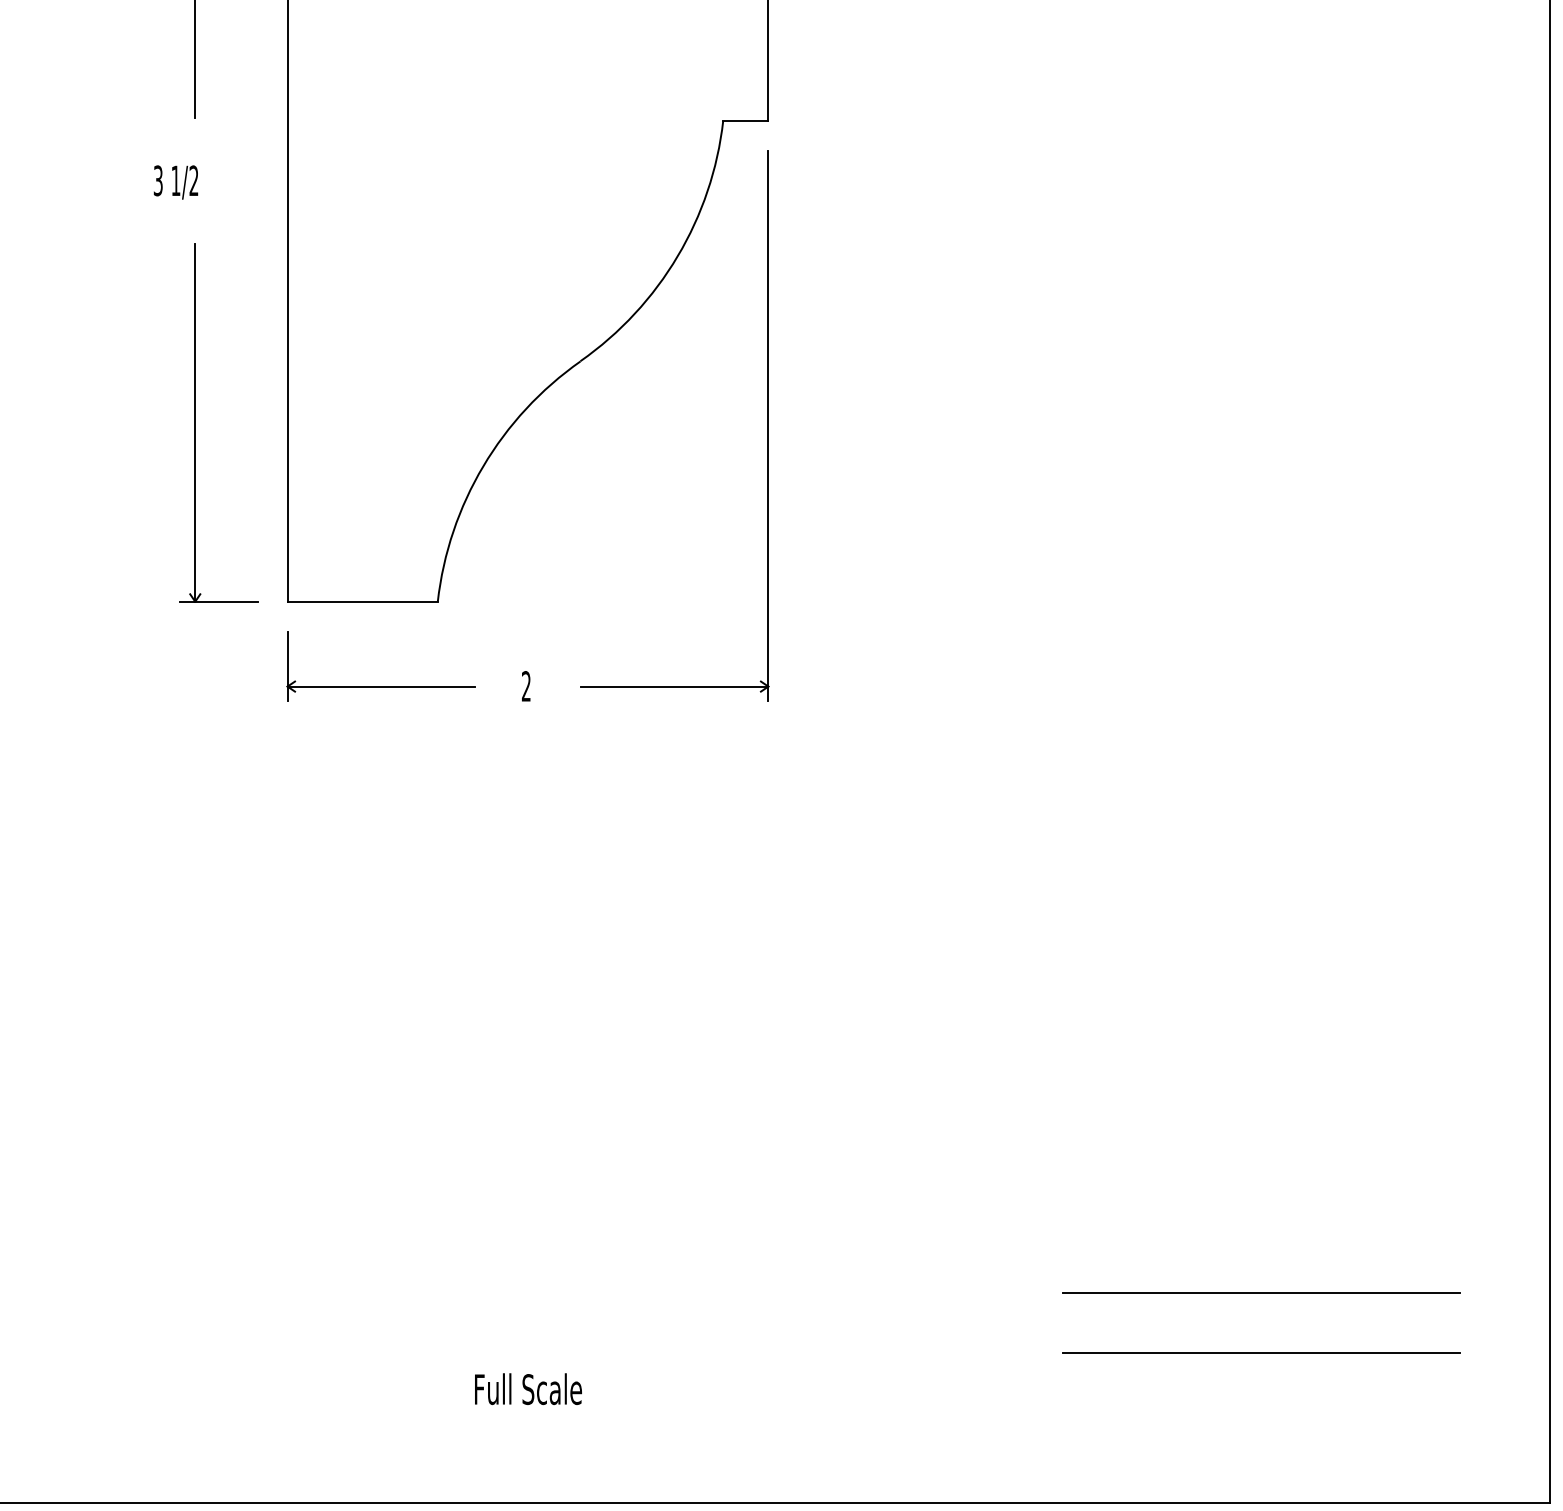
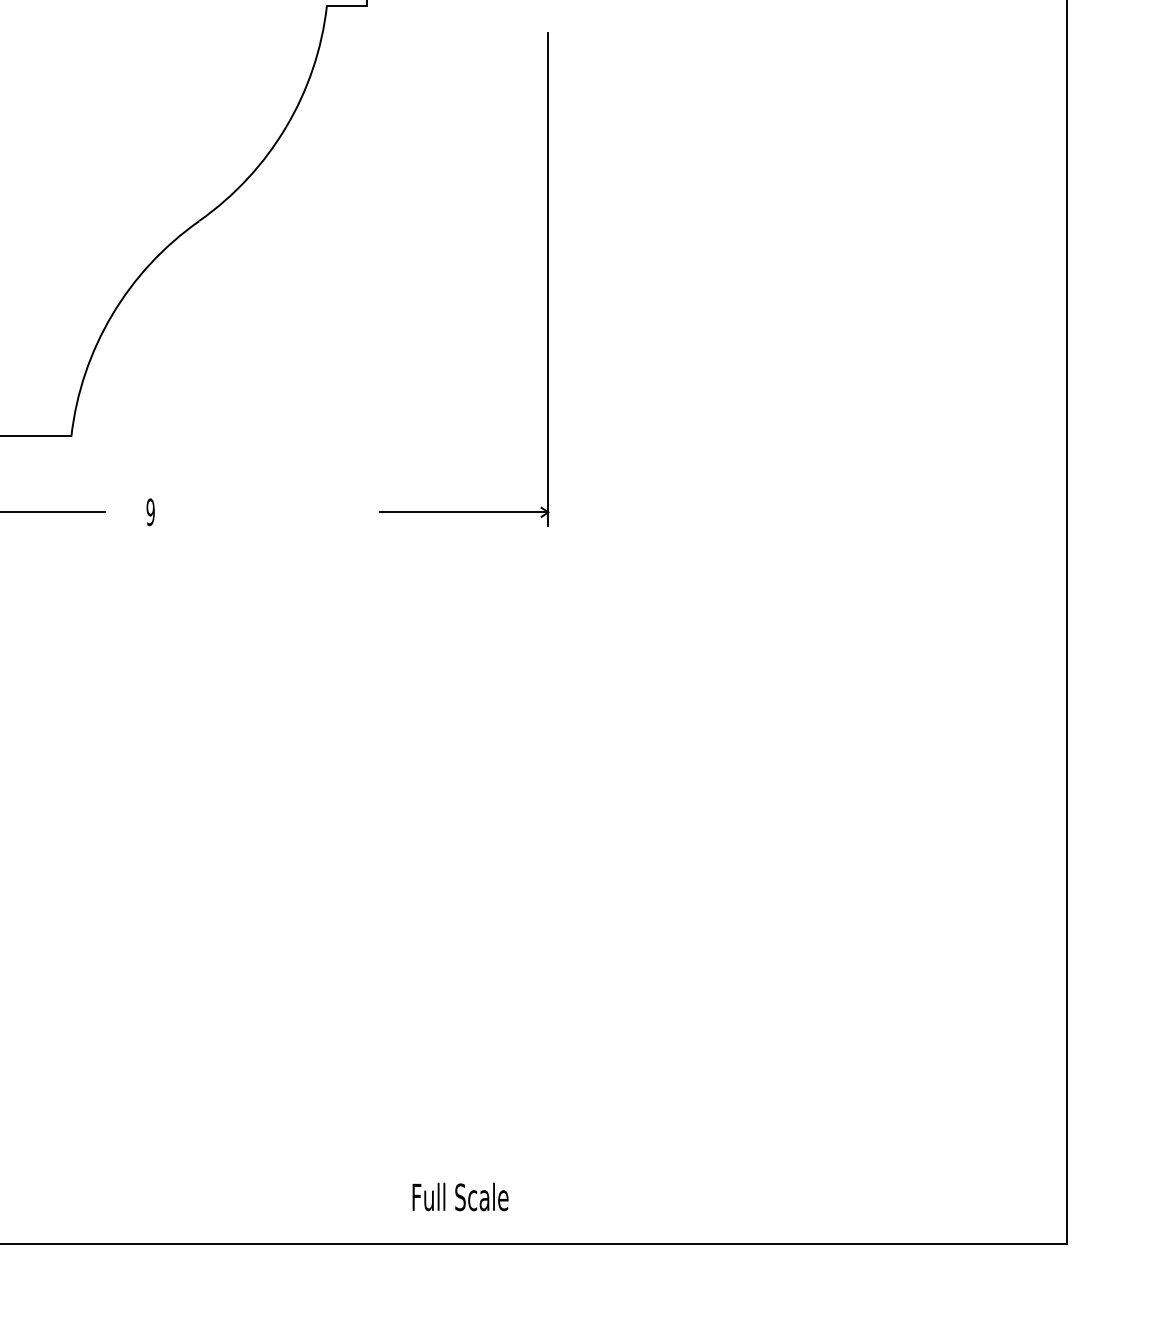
part: (767, 425) -> (547, 278), moved
text: (525, 686) -> (149, 512), 2 -> 9
line: (1261, 1292) -> (808, 1054), removed
line: (1261, 1353) -> (808, 1109), removed
text: (528, 1388) -> (460, 1196), moved

